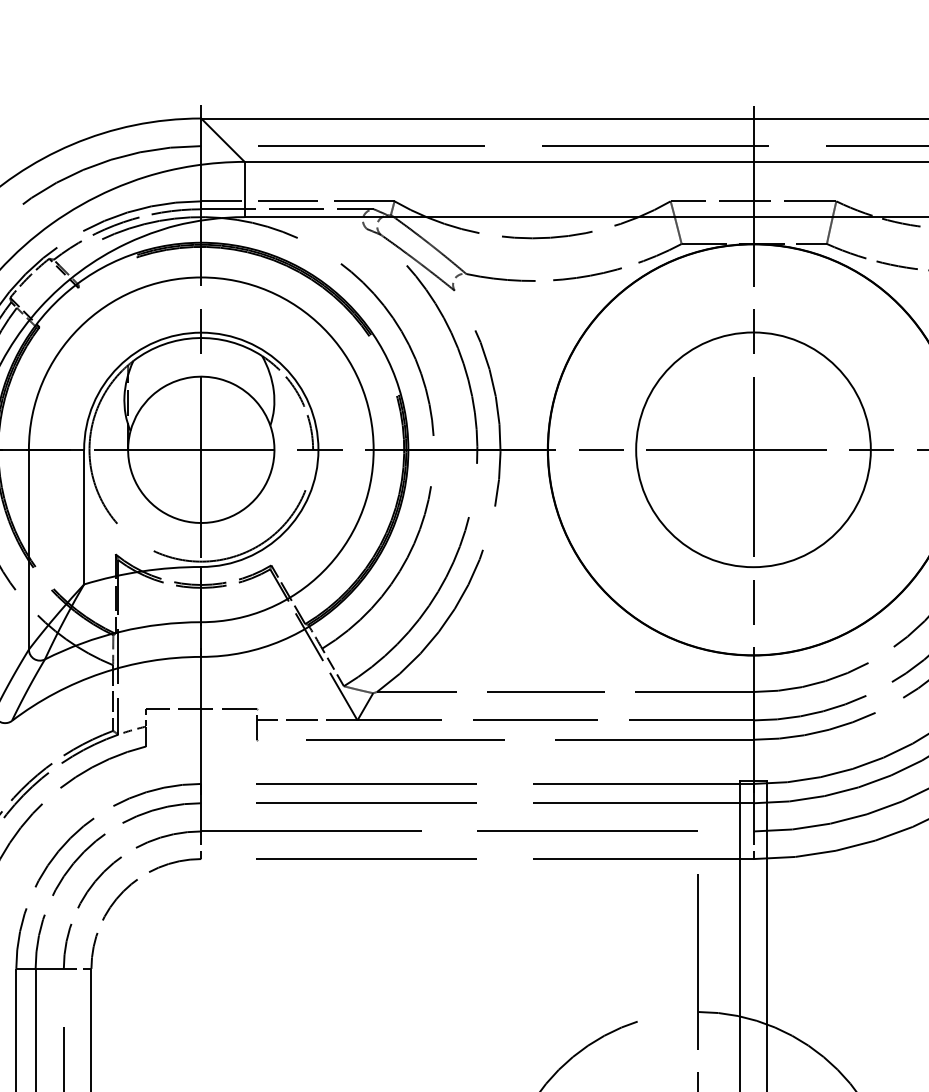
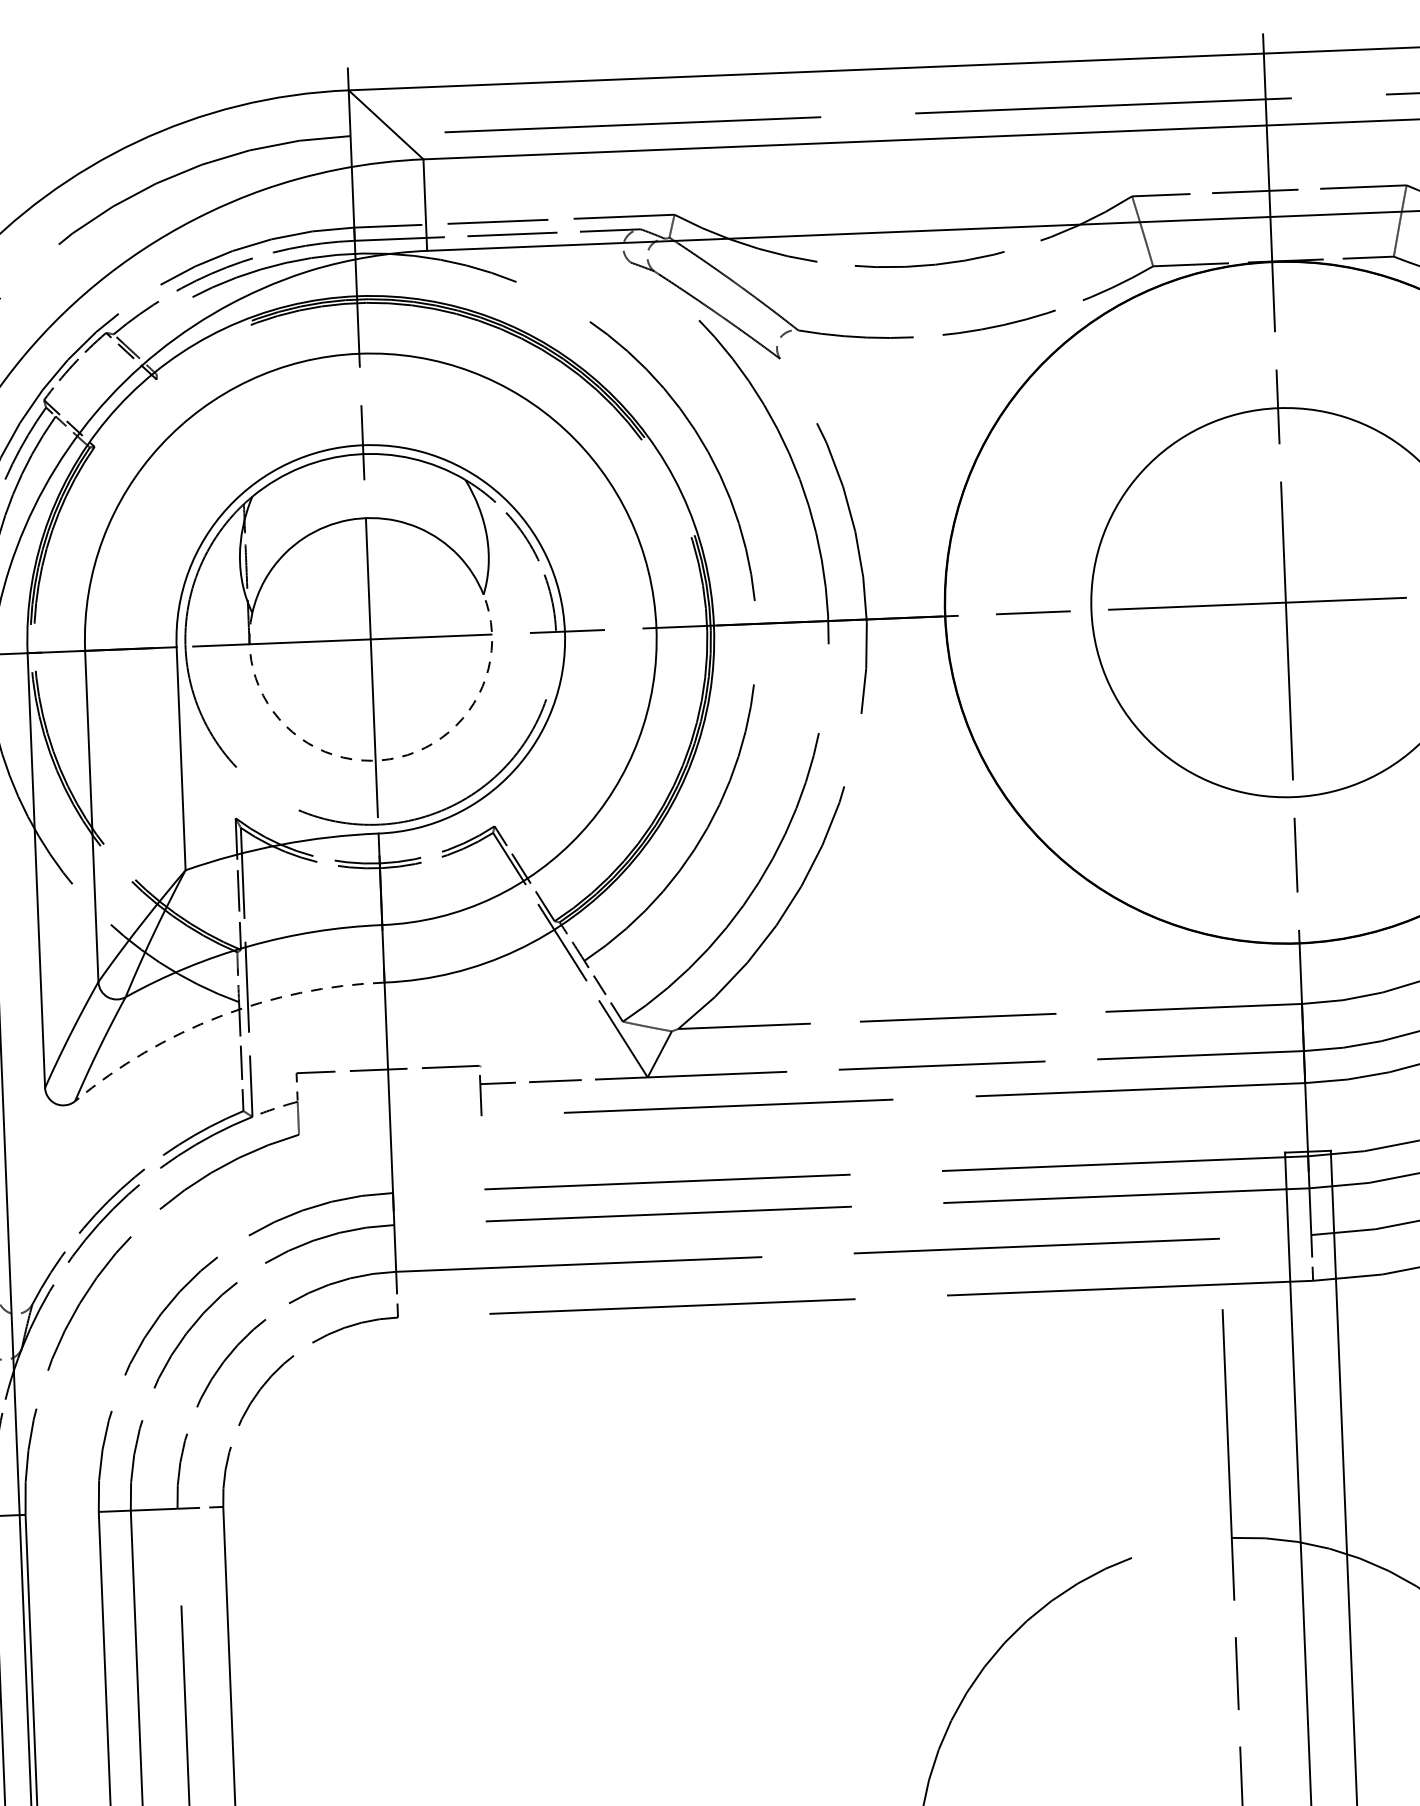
arc: (204, 522) -> (380, 759), solid -> dashed
arc: (101, 673) -> (220, 1016), solid -> dashed

